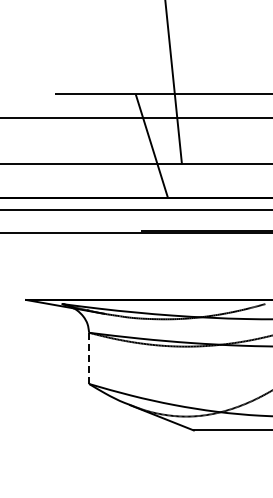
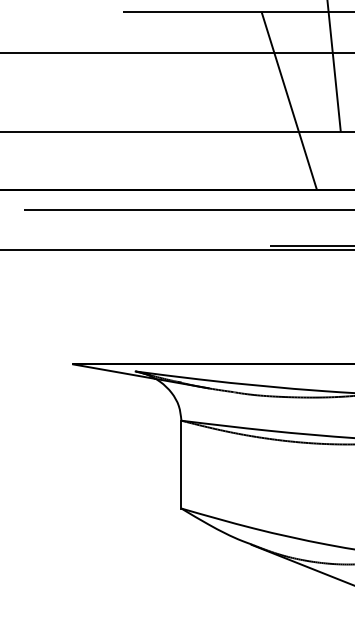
line: (89, 358) -> (182, 464), dashed -> solid

